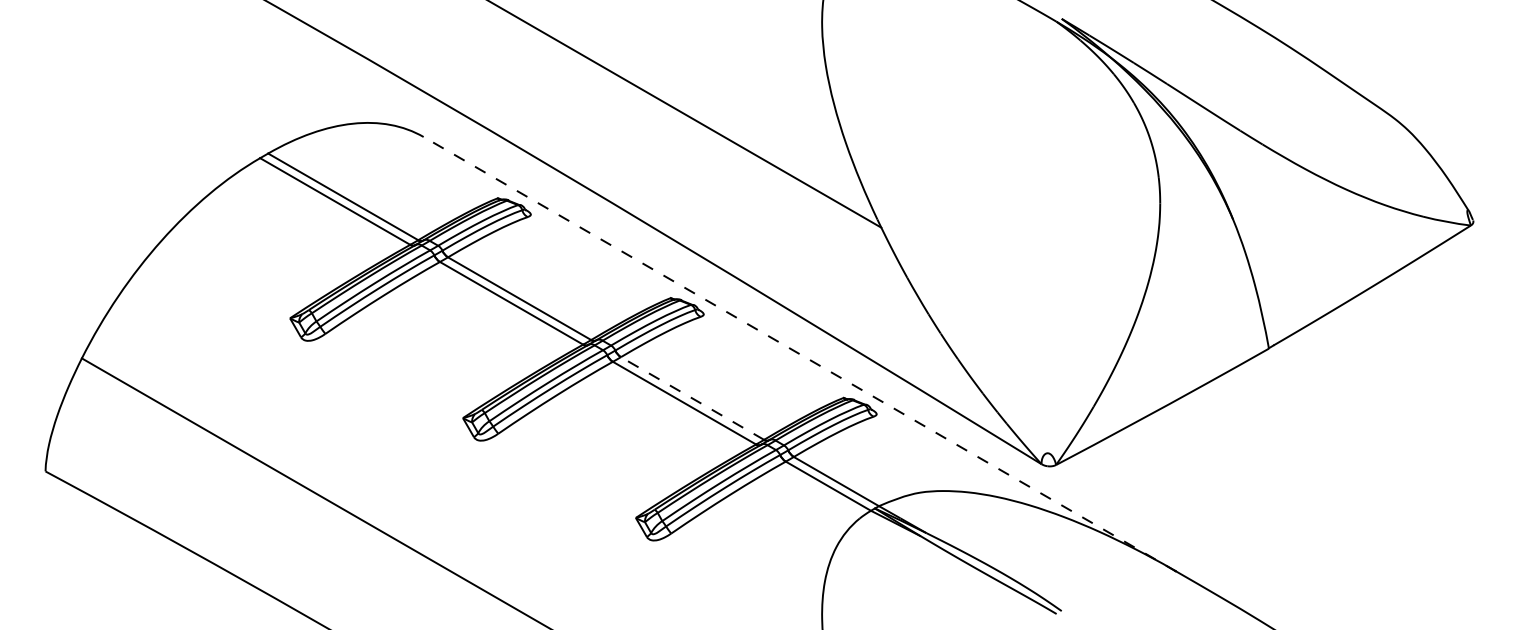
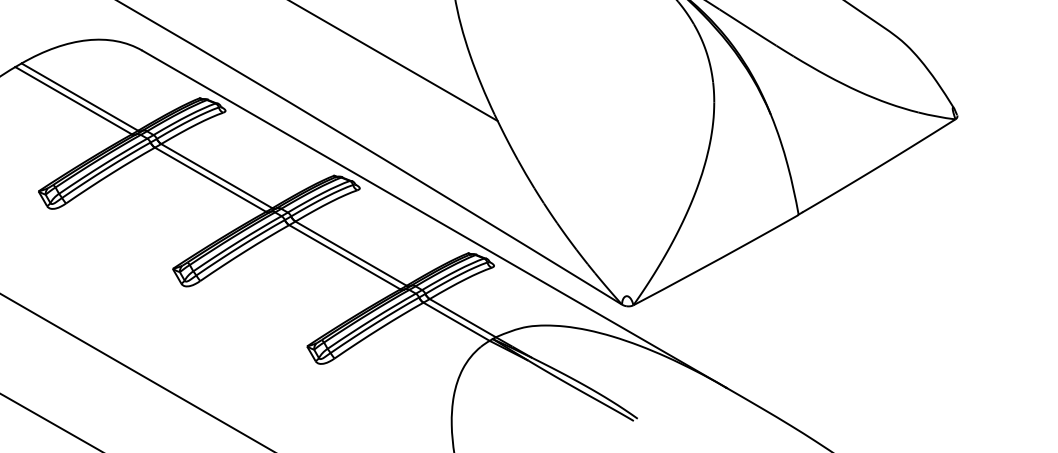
line: (800, 354) -> (434, 219), dashed -> solid
line: (692, 398) -> (351, 253), dashed -> solid

